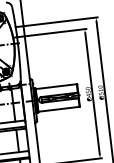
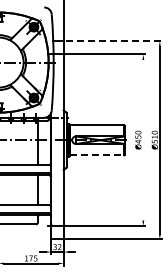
line: (61, 21) -> (114, 41), solid -> dashed
line: (92, 93) -> (143, 139), removed
line: (59, 109) -> (97, 155), solid -> dashed

